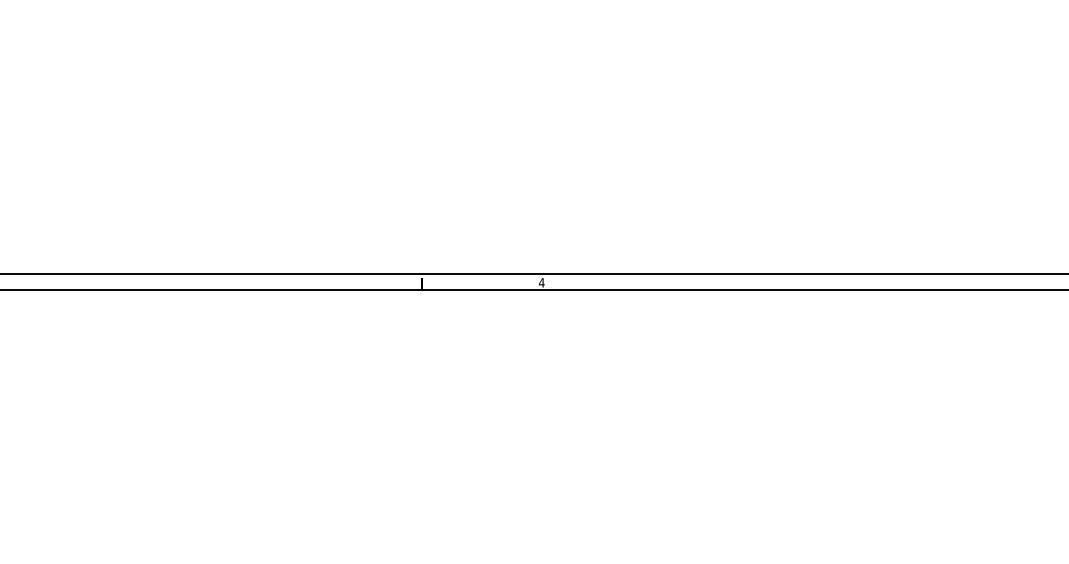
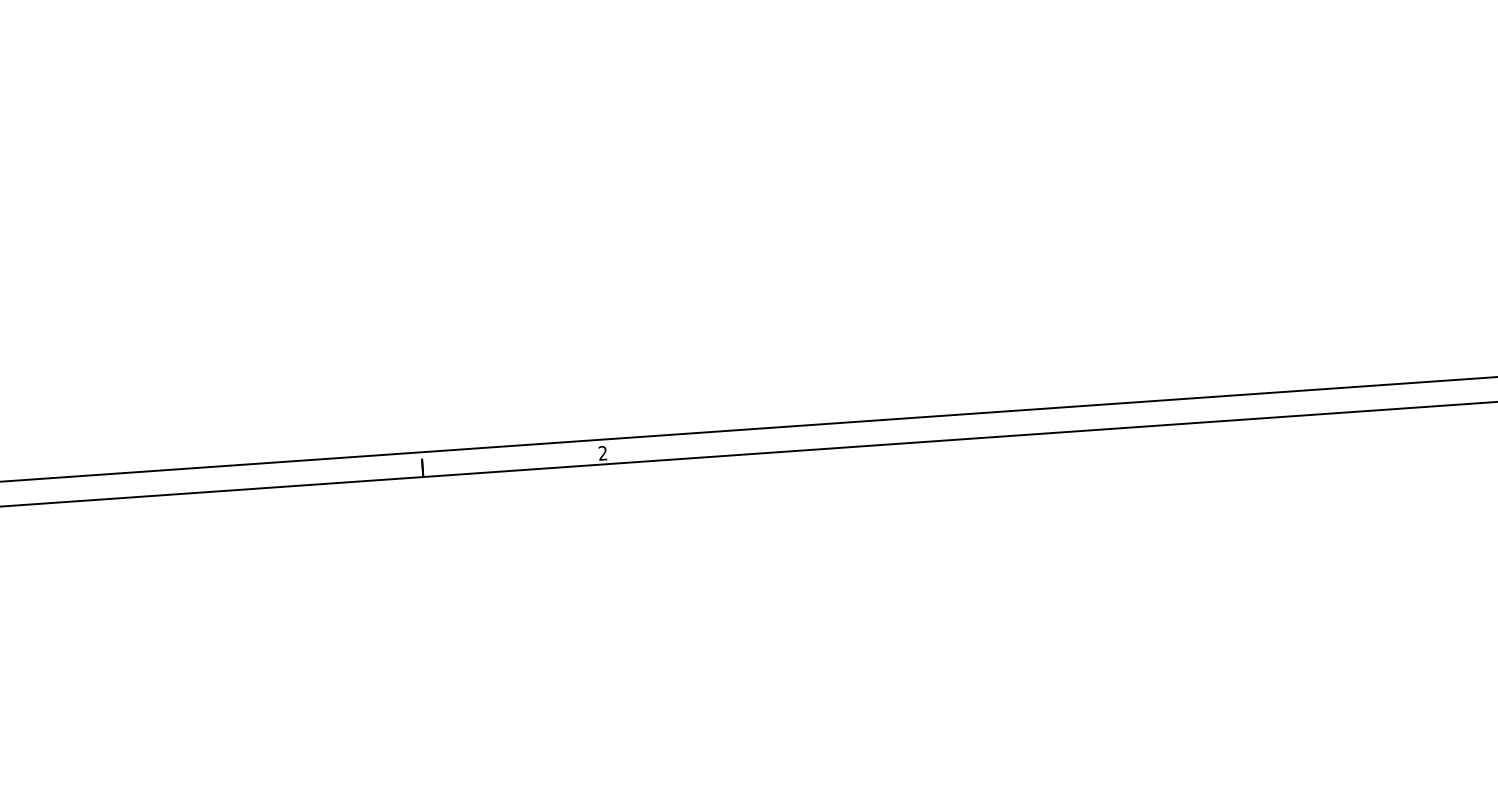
text: (541, 282) -> (602, 452), 4 -> 2

